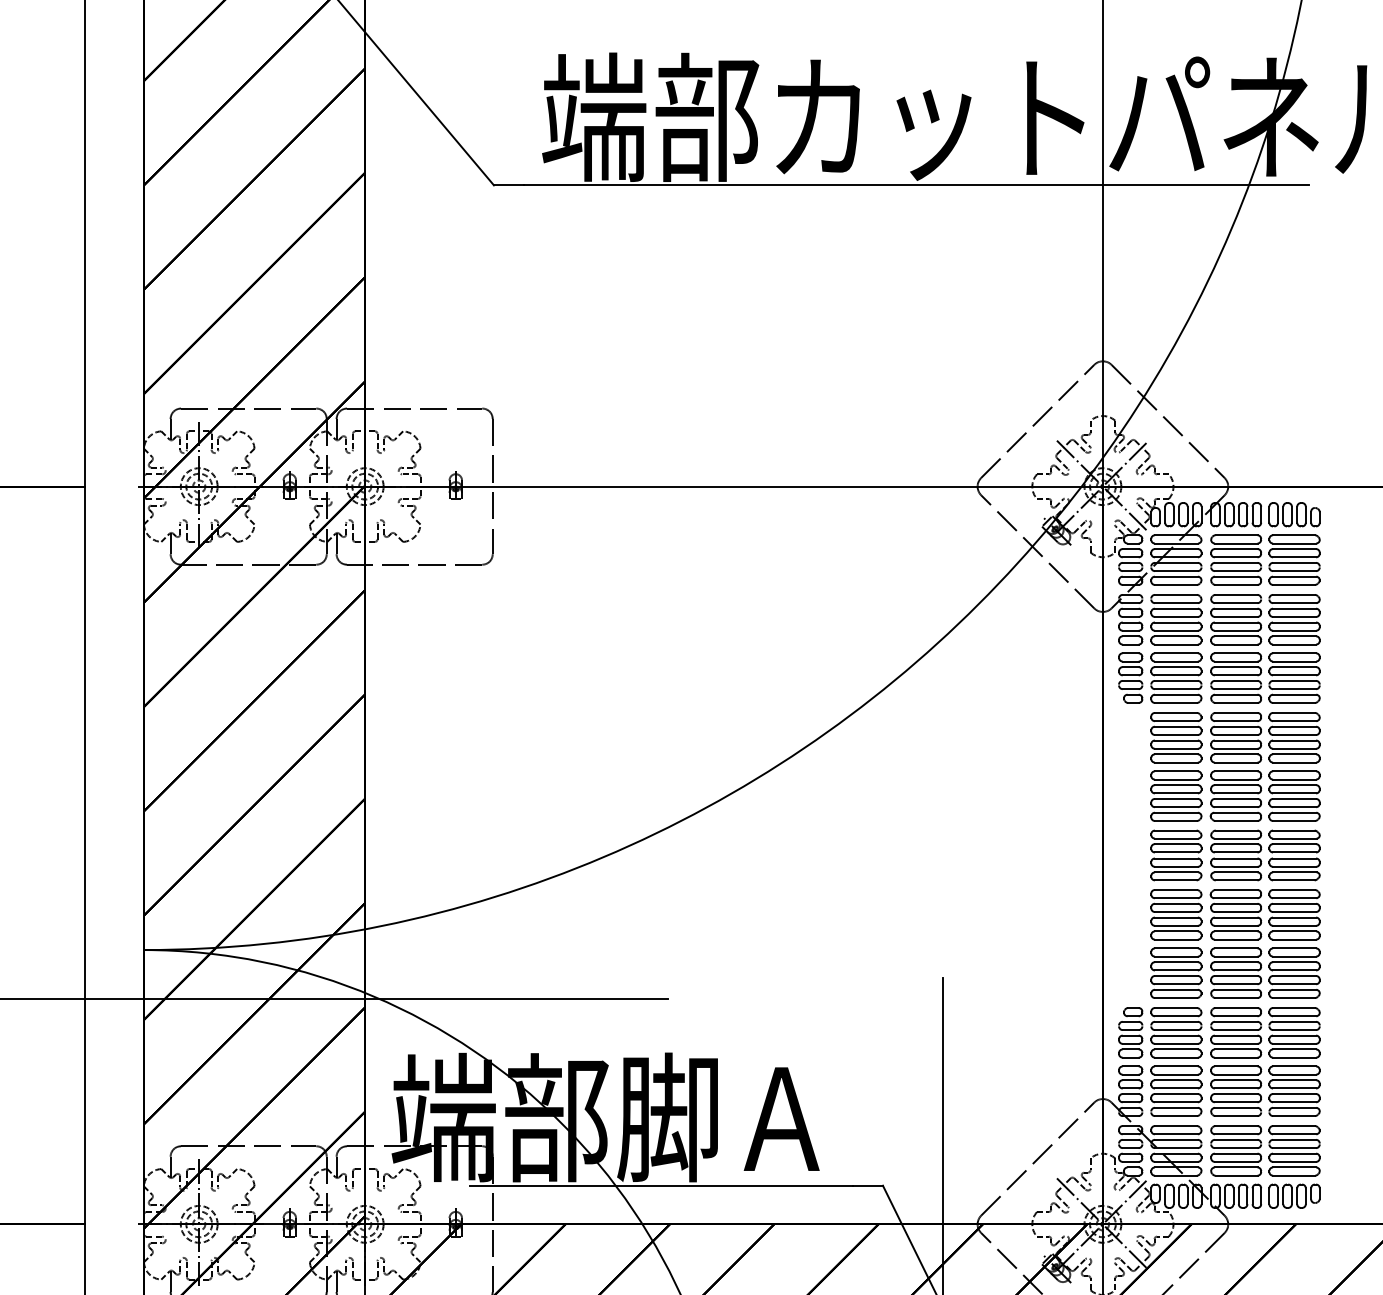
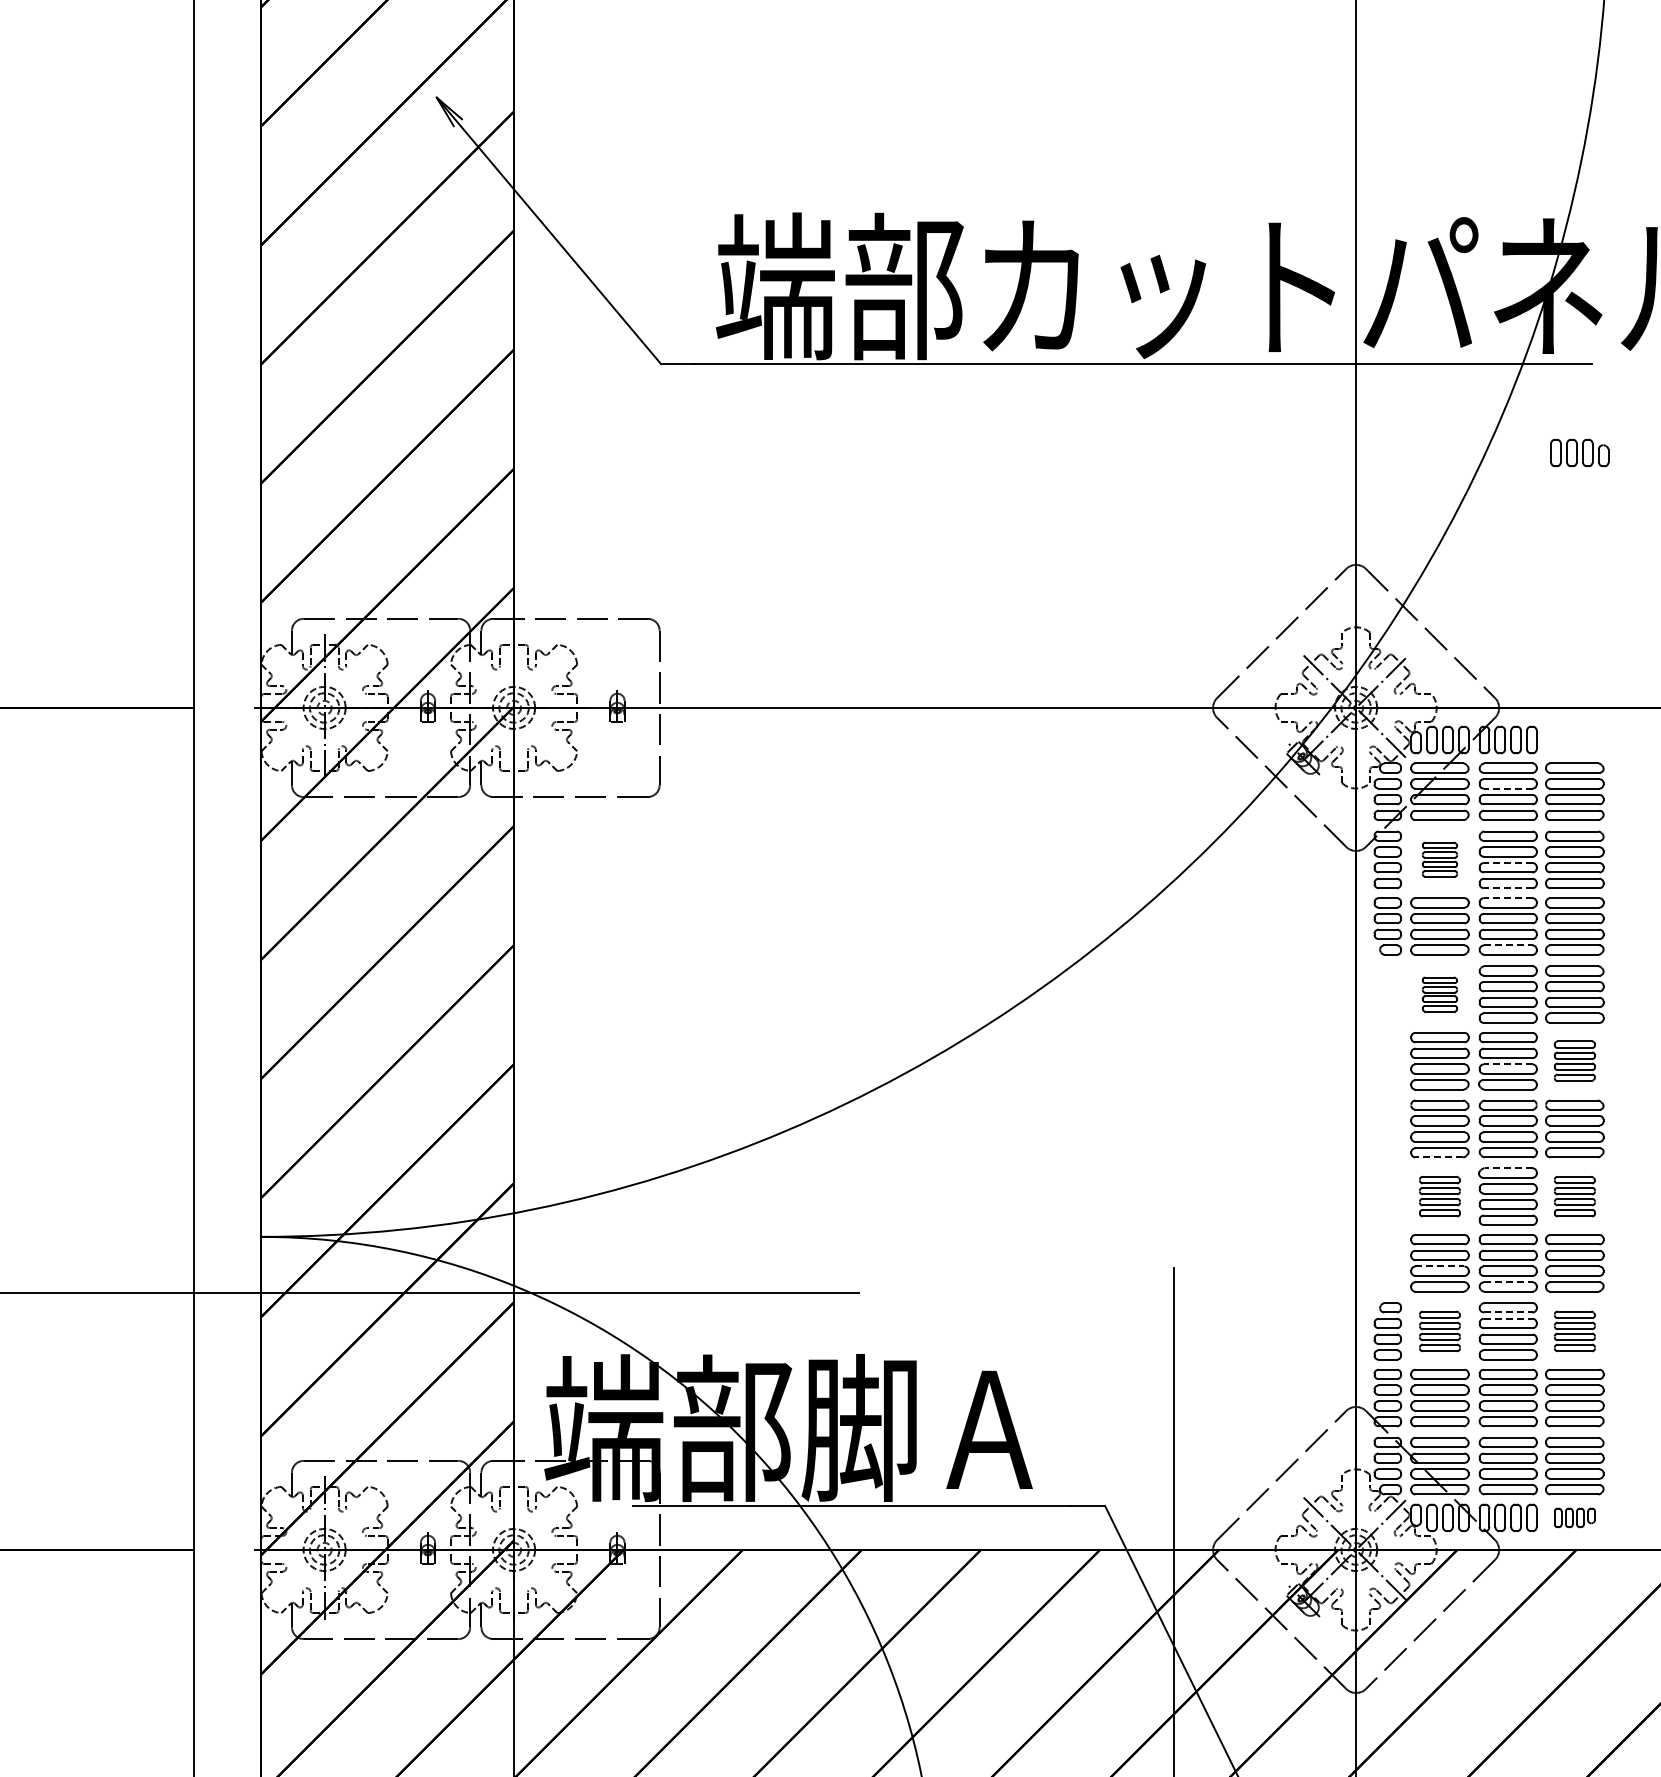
part: (1294, 514) -> (1579, 452), moved
line: (1235, 557) -> (1507, 788), solid -> dashed
part: (1175, 619) -> (1439, 859), size x0.6
line: (1235, 622) -> (1507, 863), solid -> dashed
line: (1235, 644) -> (1507, 888), solid -> dashed
line: (1235, 653) -> (1507, 898), solid -> dashed
line: (1236, 694) -> (1508, 945), solid -> dashed
part: (1175, 737) -> (1439, 994), size x0.6
part: (1294, 796) -> (1574, 1061), size x0.7
line: (1235, 799) -> (1507, 1064), solid -> dashed
line: (1175, 880) -> (1439, 1157), solid -> dashed
line: (1236, 890) -> (1508, 1168), solid -> dashed
part: (1175, 914) -> (1439, 1196), size x0.7
part: (1294, 914) -> (1574, 1196), size x0.7
line: (1176, 975) -> (1440, 1266), solid -> dashed
line: (1236, 990) -> (1508, 1282), solid -> dashed
line: (1236, 1016) -> (1508, 1312), solid -> dashed
line: (1236, 1021) -> (1508, 1318), solid -> dashed
part: (1175, 1032) -> (1439, 1331), size x0.7
part: (1294, 1032) -> (1574, 1331), size x0.7
part: (1294, 1195) -> (1574, 1517), size x0.7

